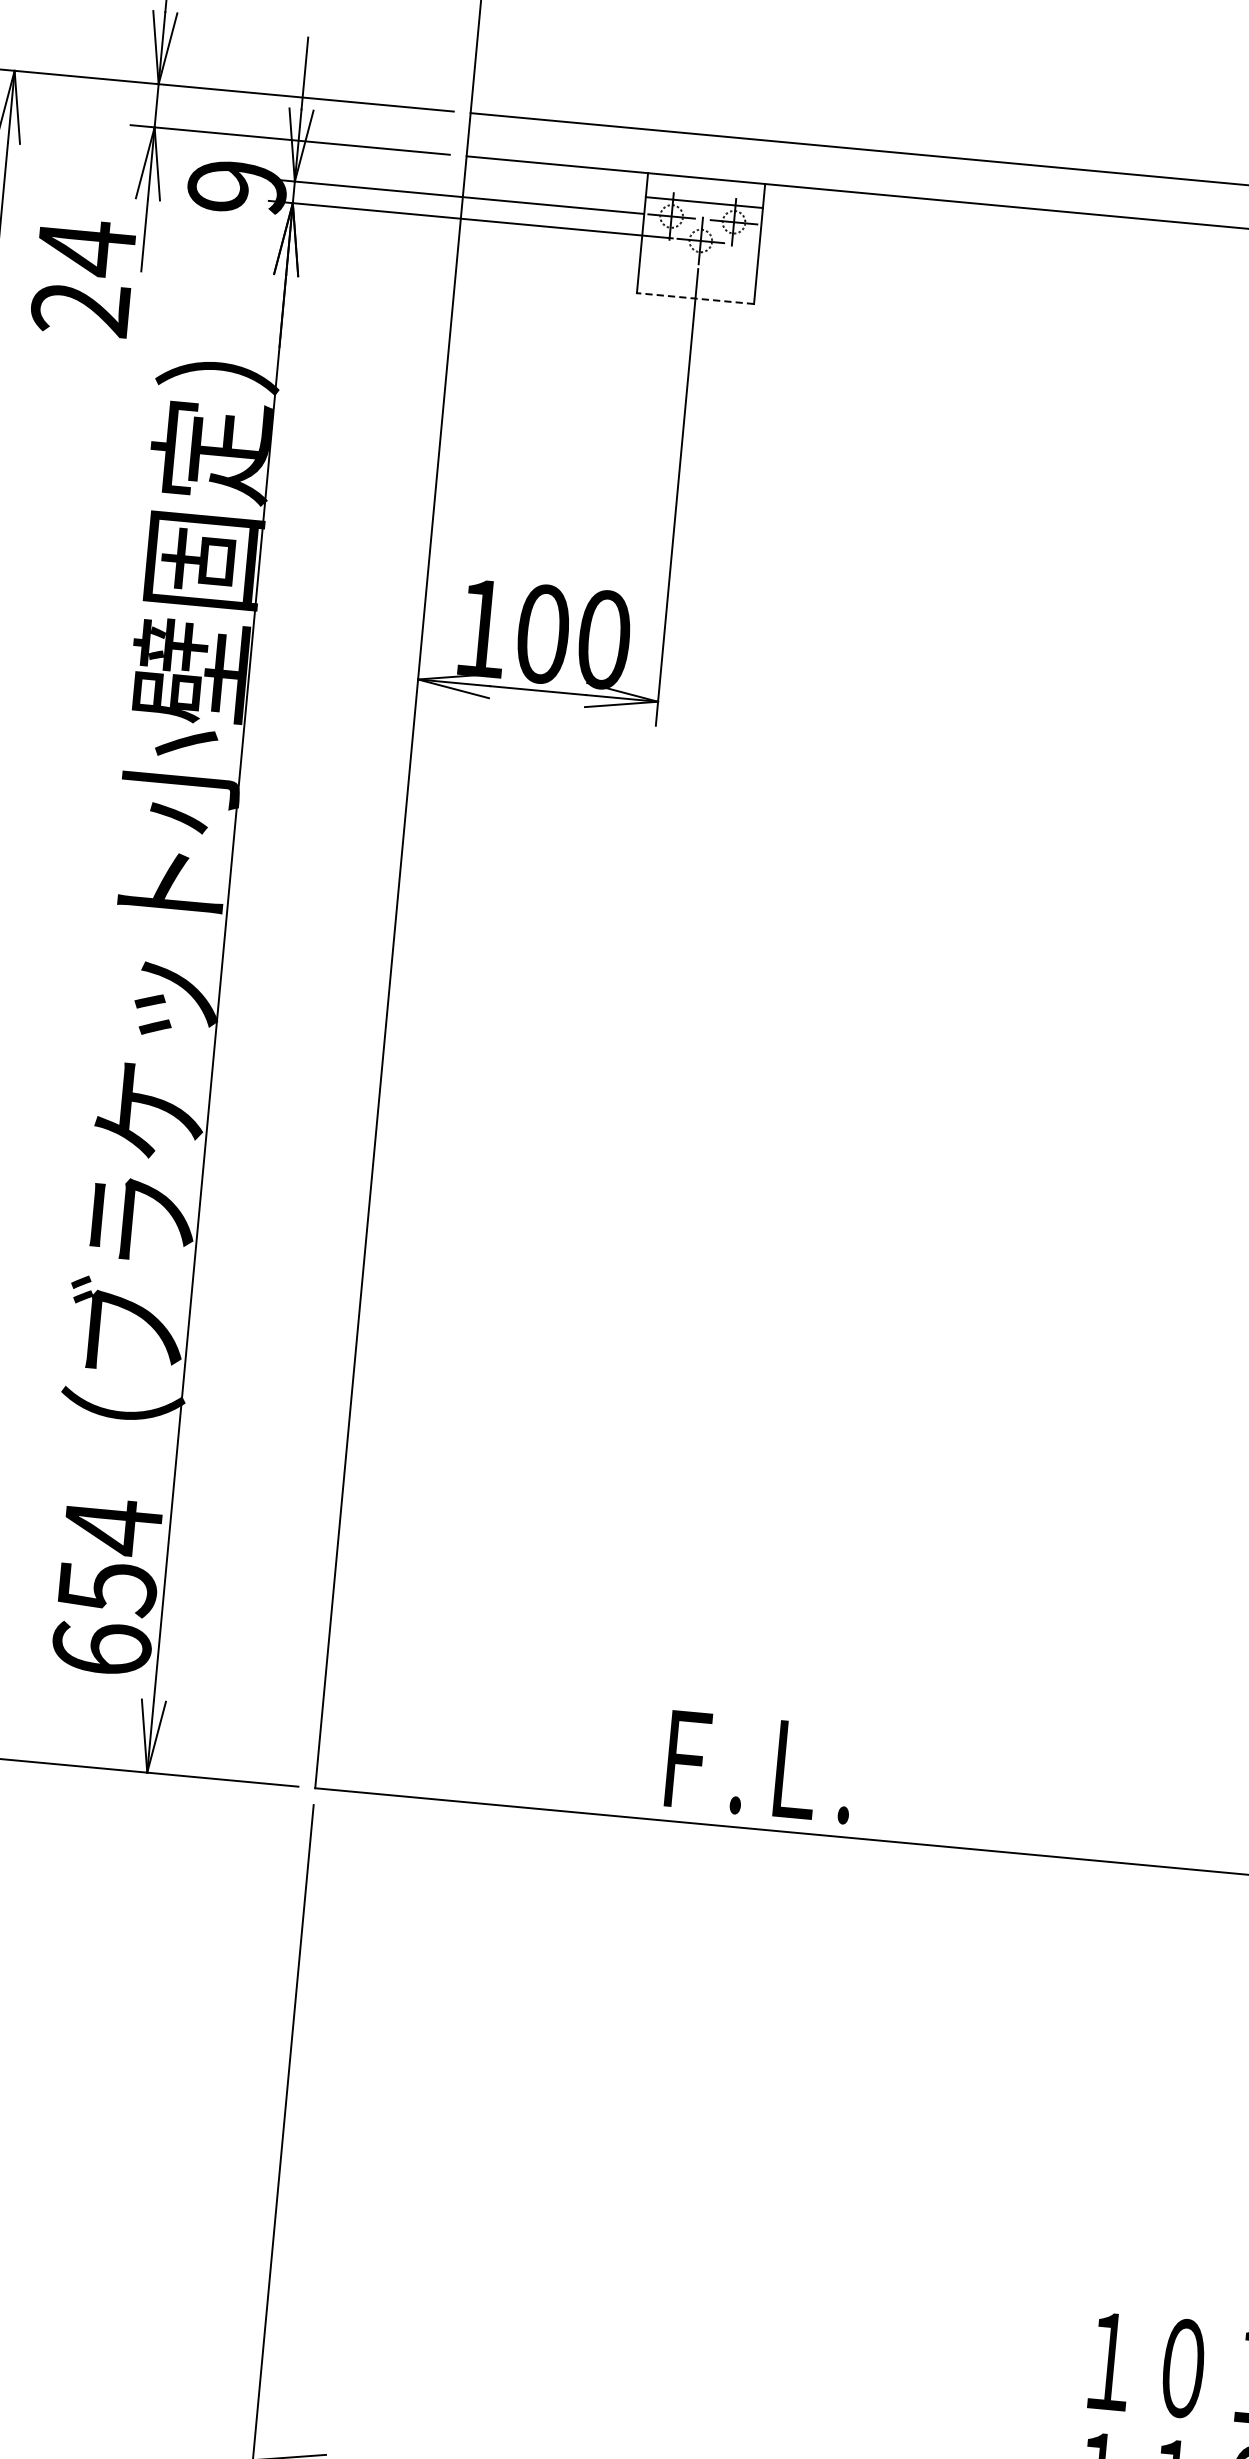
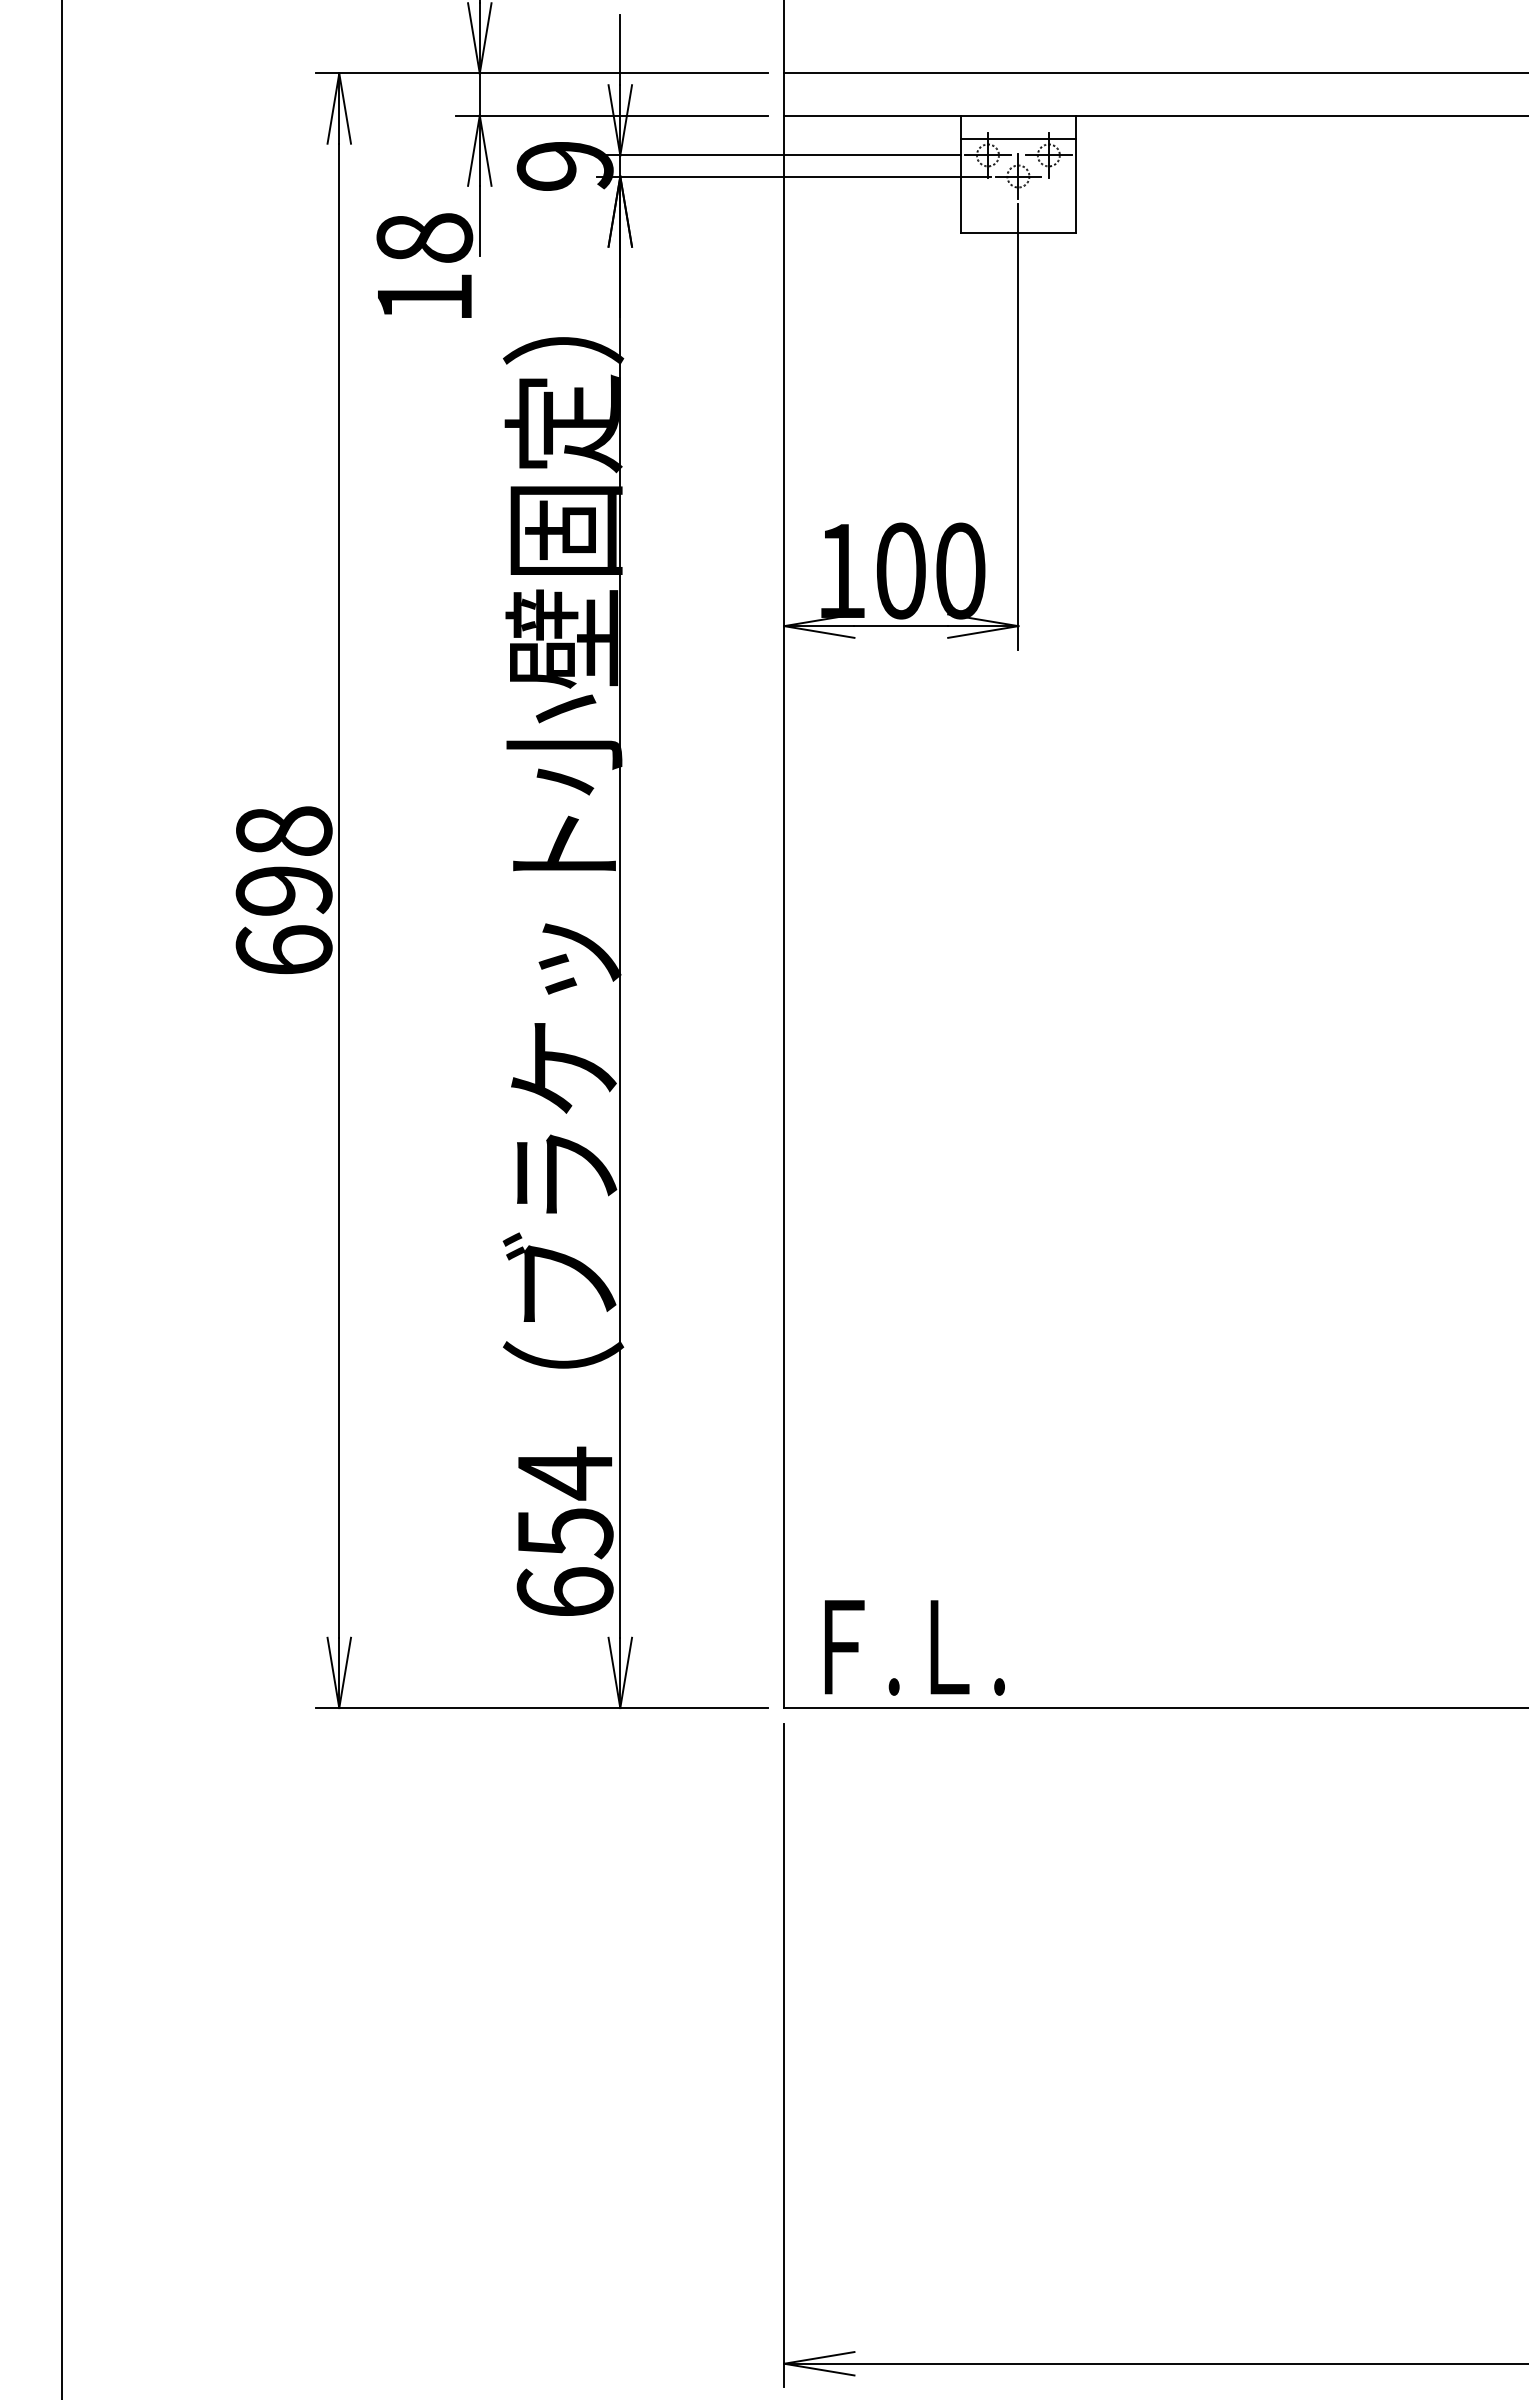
text: (83, 276) -> (424, 266), 24 -> 18
line: (694, 298) -> (1017, 232), dashed -> solid
text: (759, 1766) -> (914, 1647), moved

